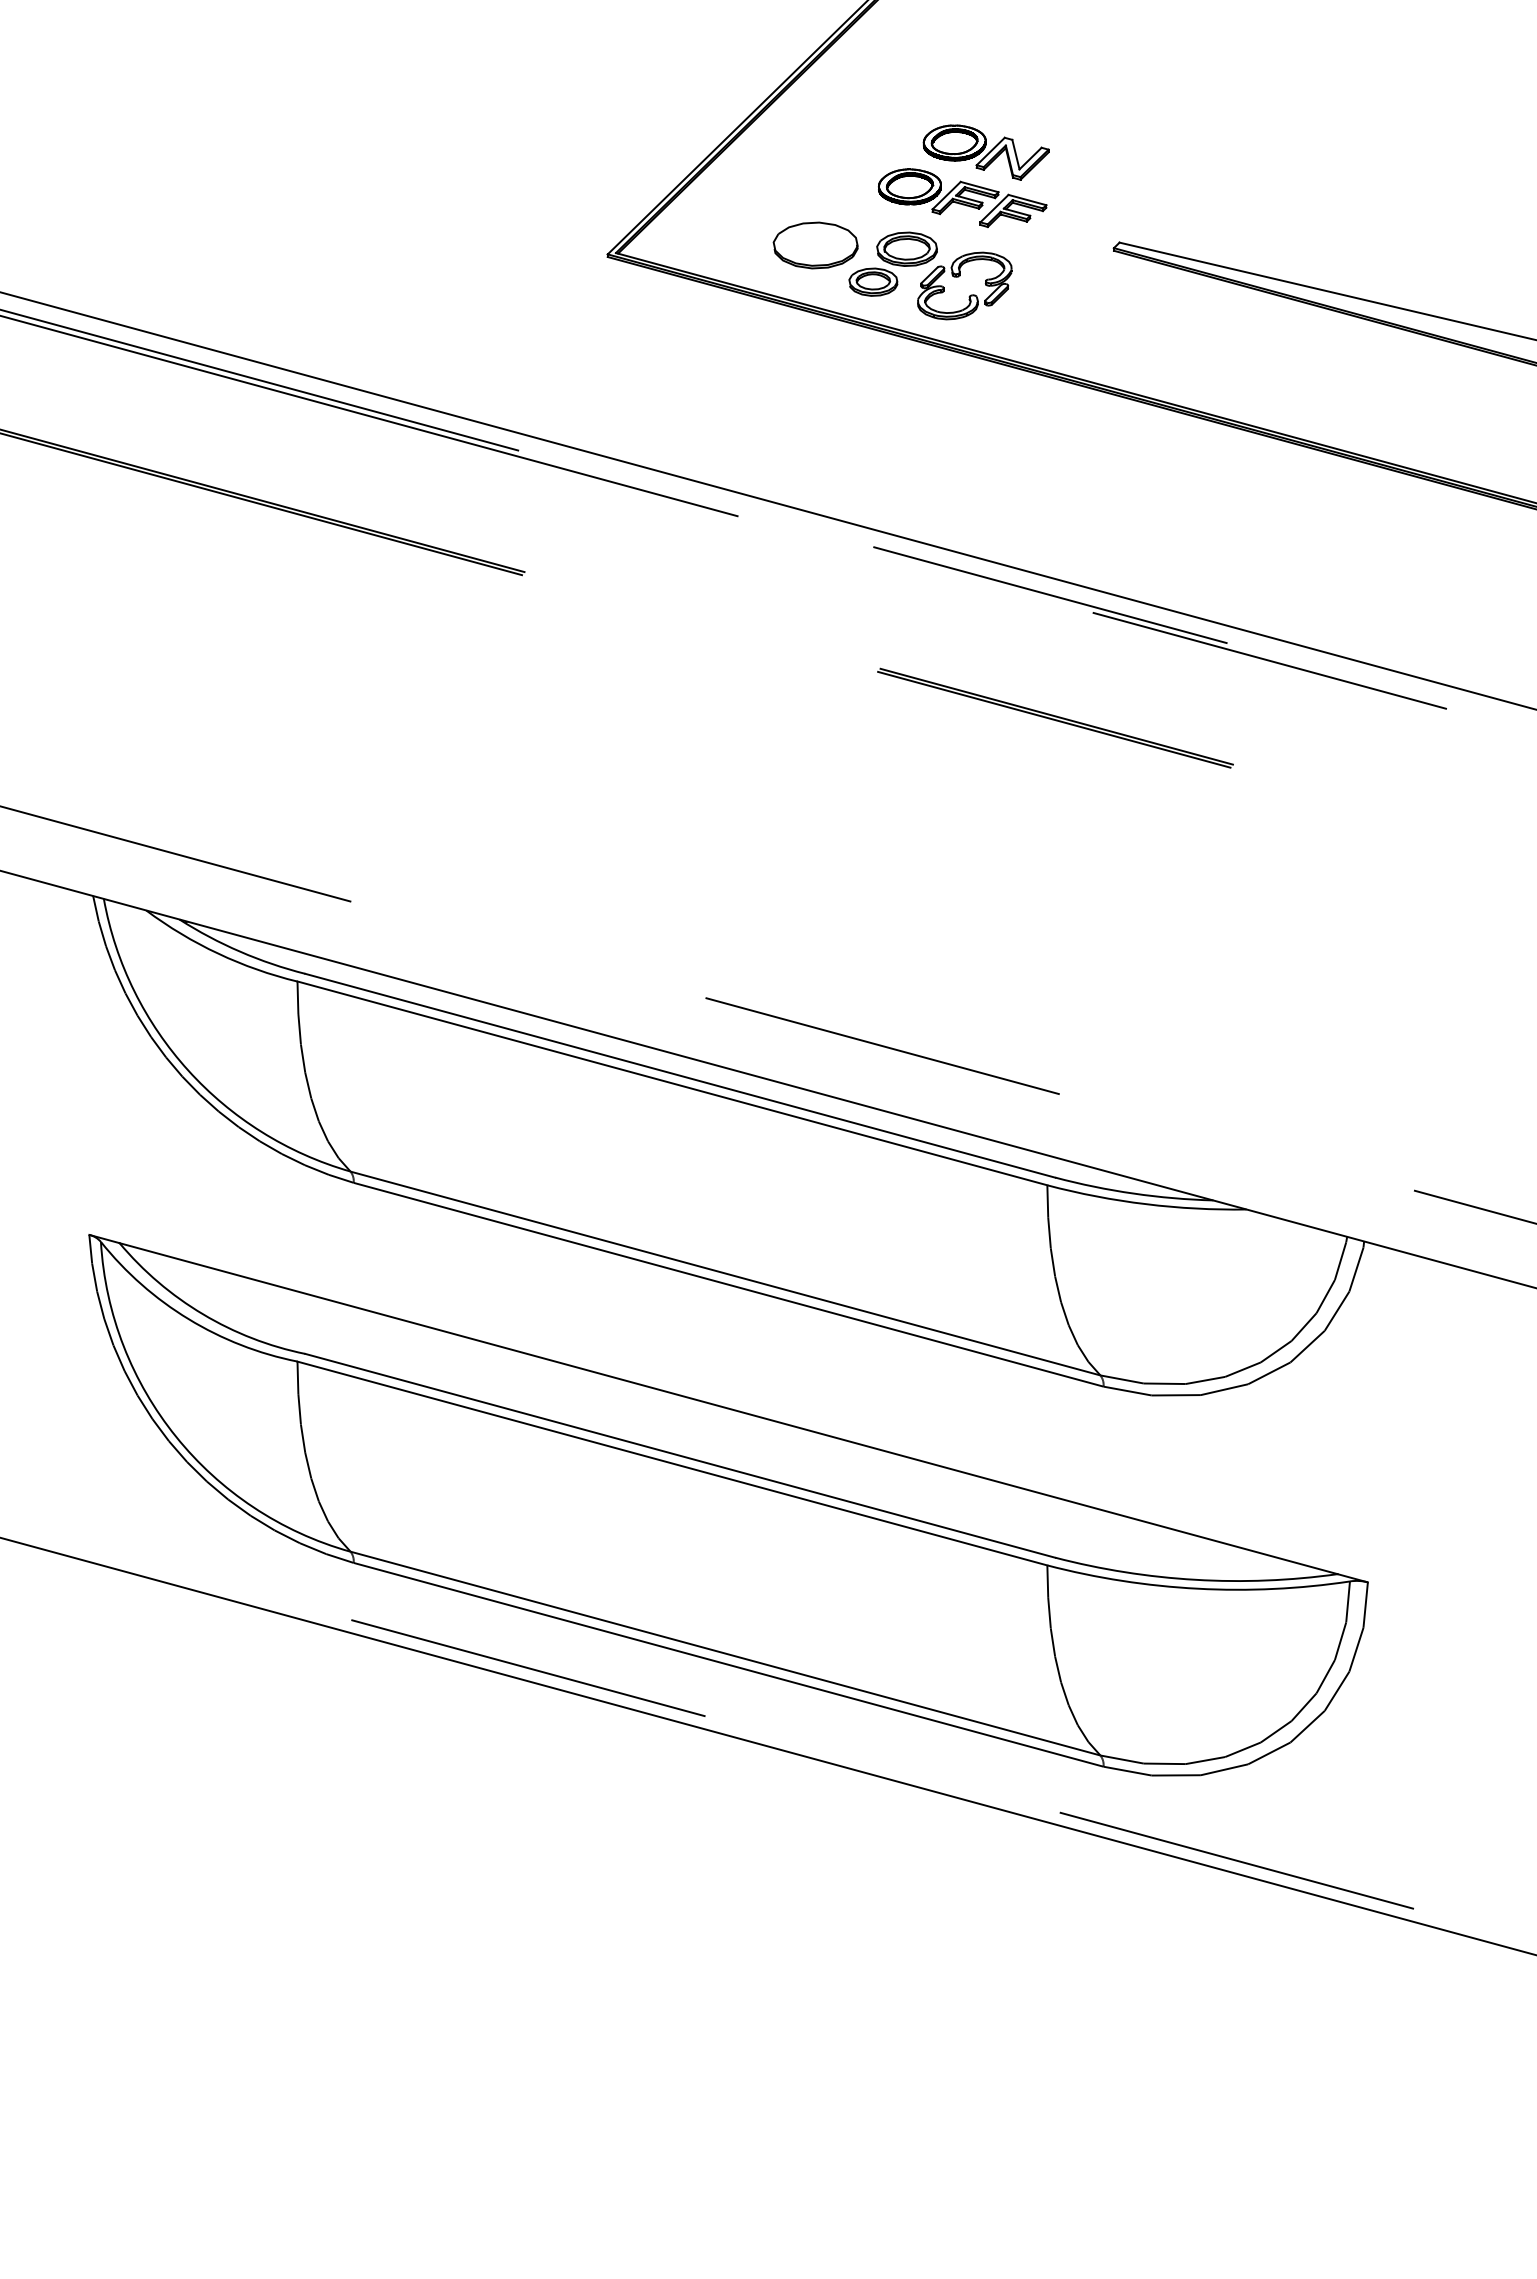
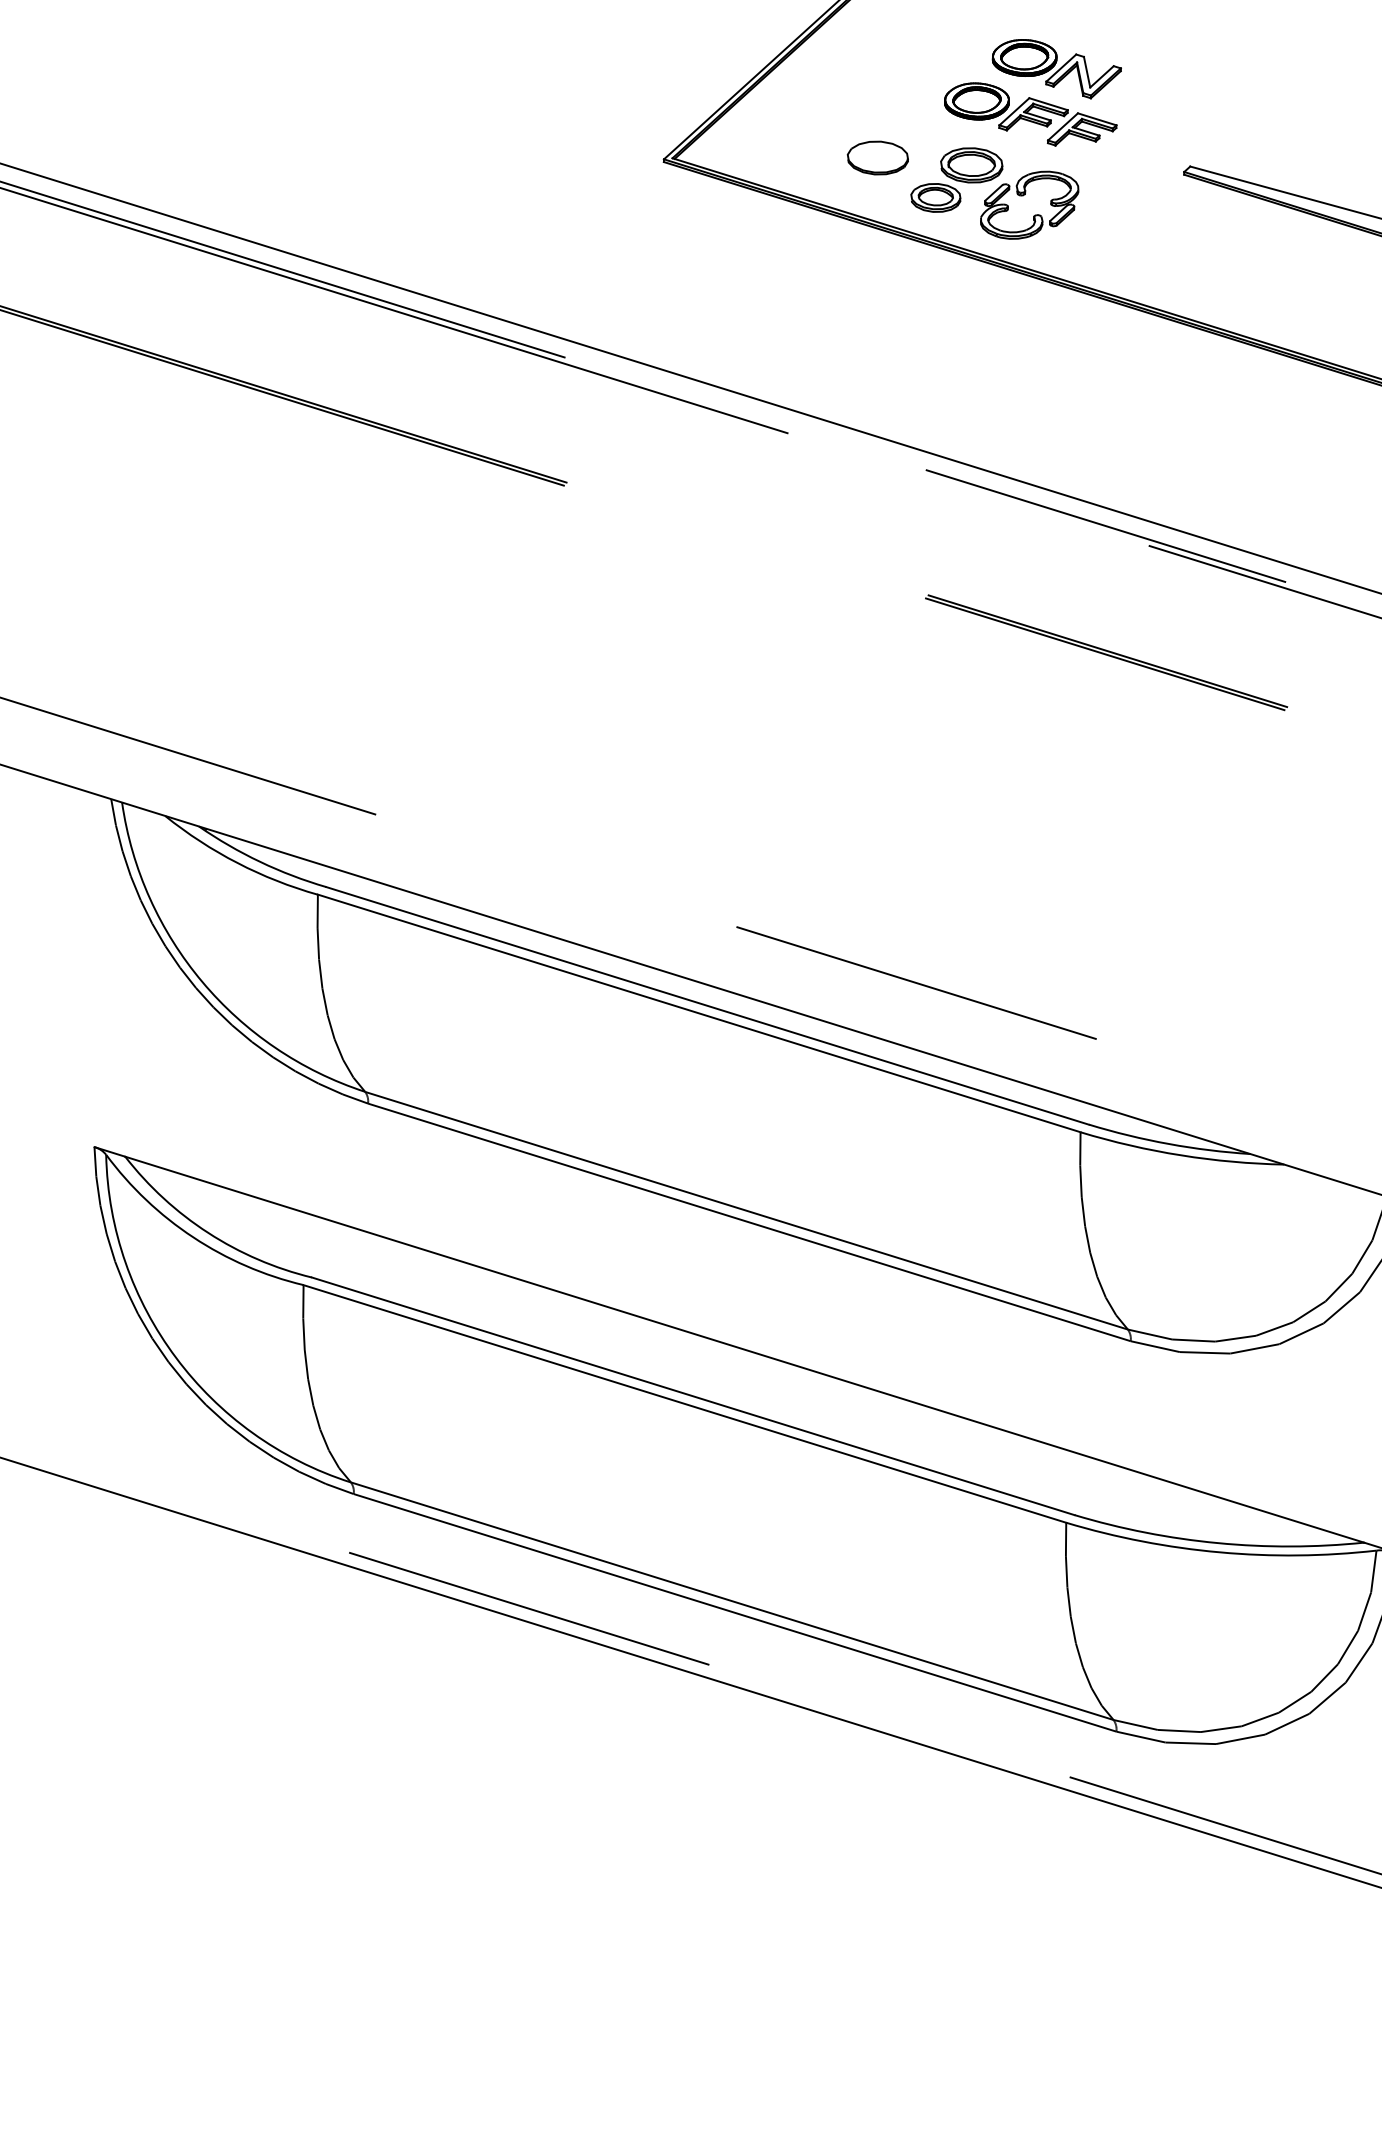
part: (815, 245) -> (877, 158), size x0.7

